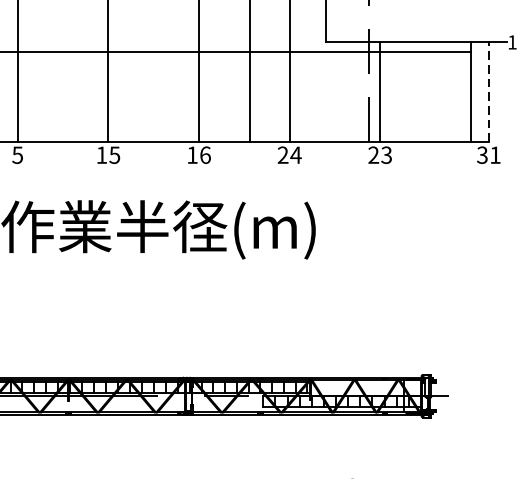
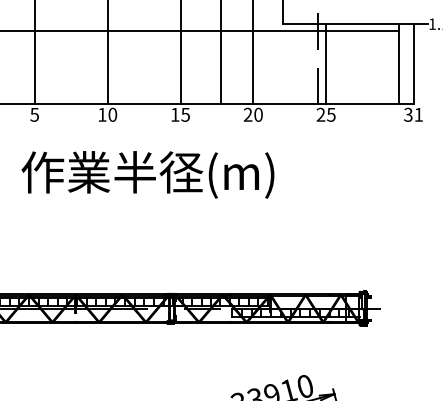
line: (488, 91) -> (413, 63), dashed -> solid
text: (114, 154) -> (112, 114), 15 -> 10
text: (205, 154) -> (185, 114), 16 -> 15
text: (296, 154) -> (258, 114), 24 -> 20
text: (386, 154) -> (331, 114), 23 -> 25

